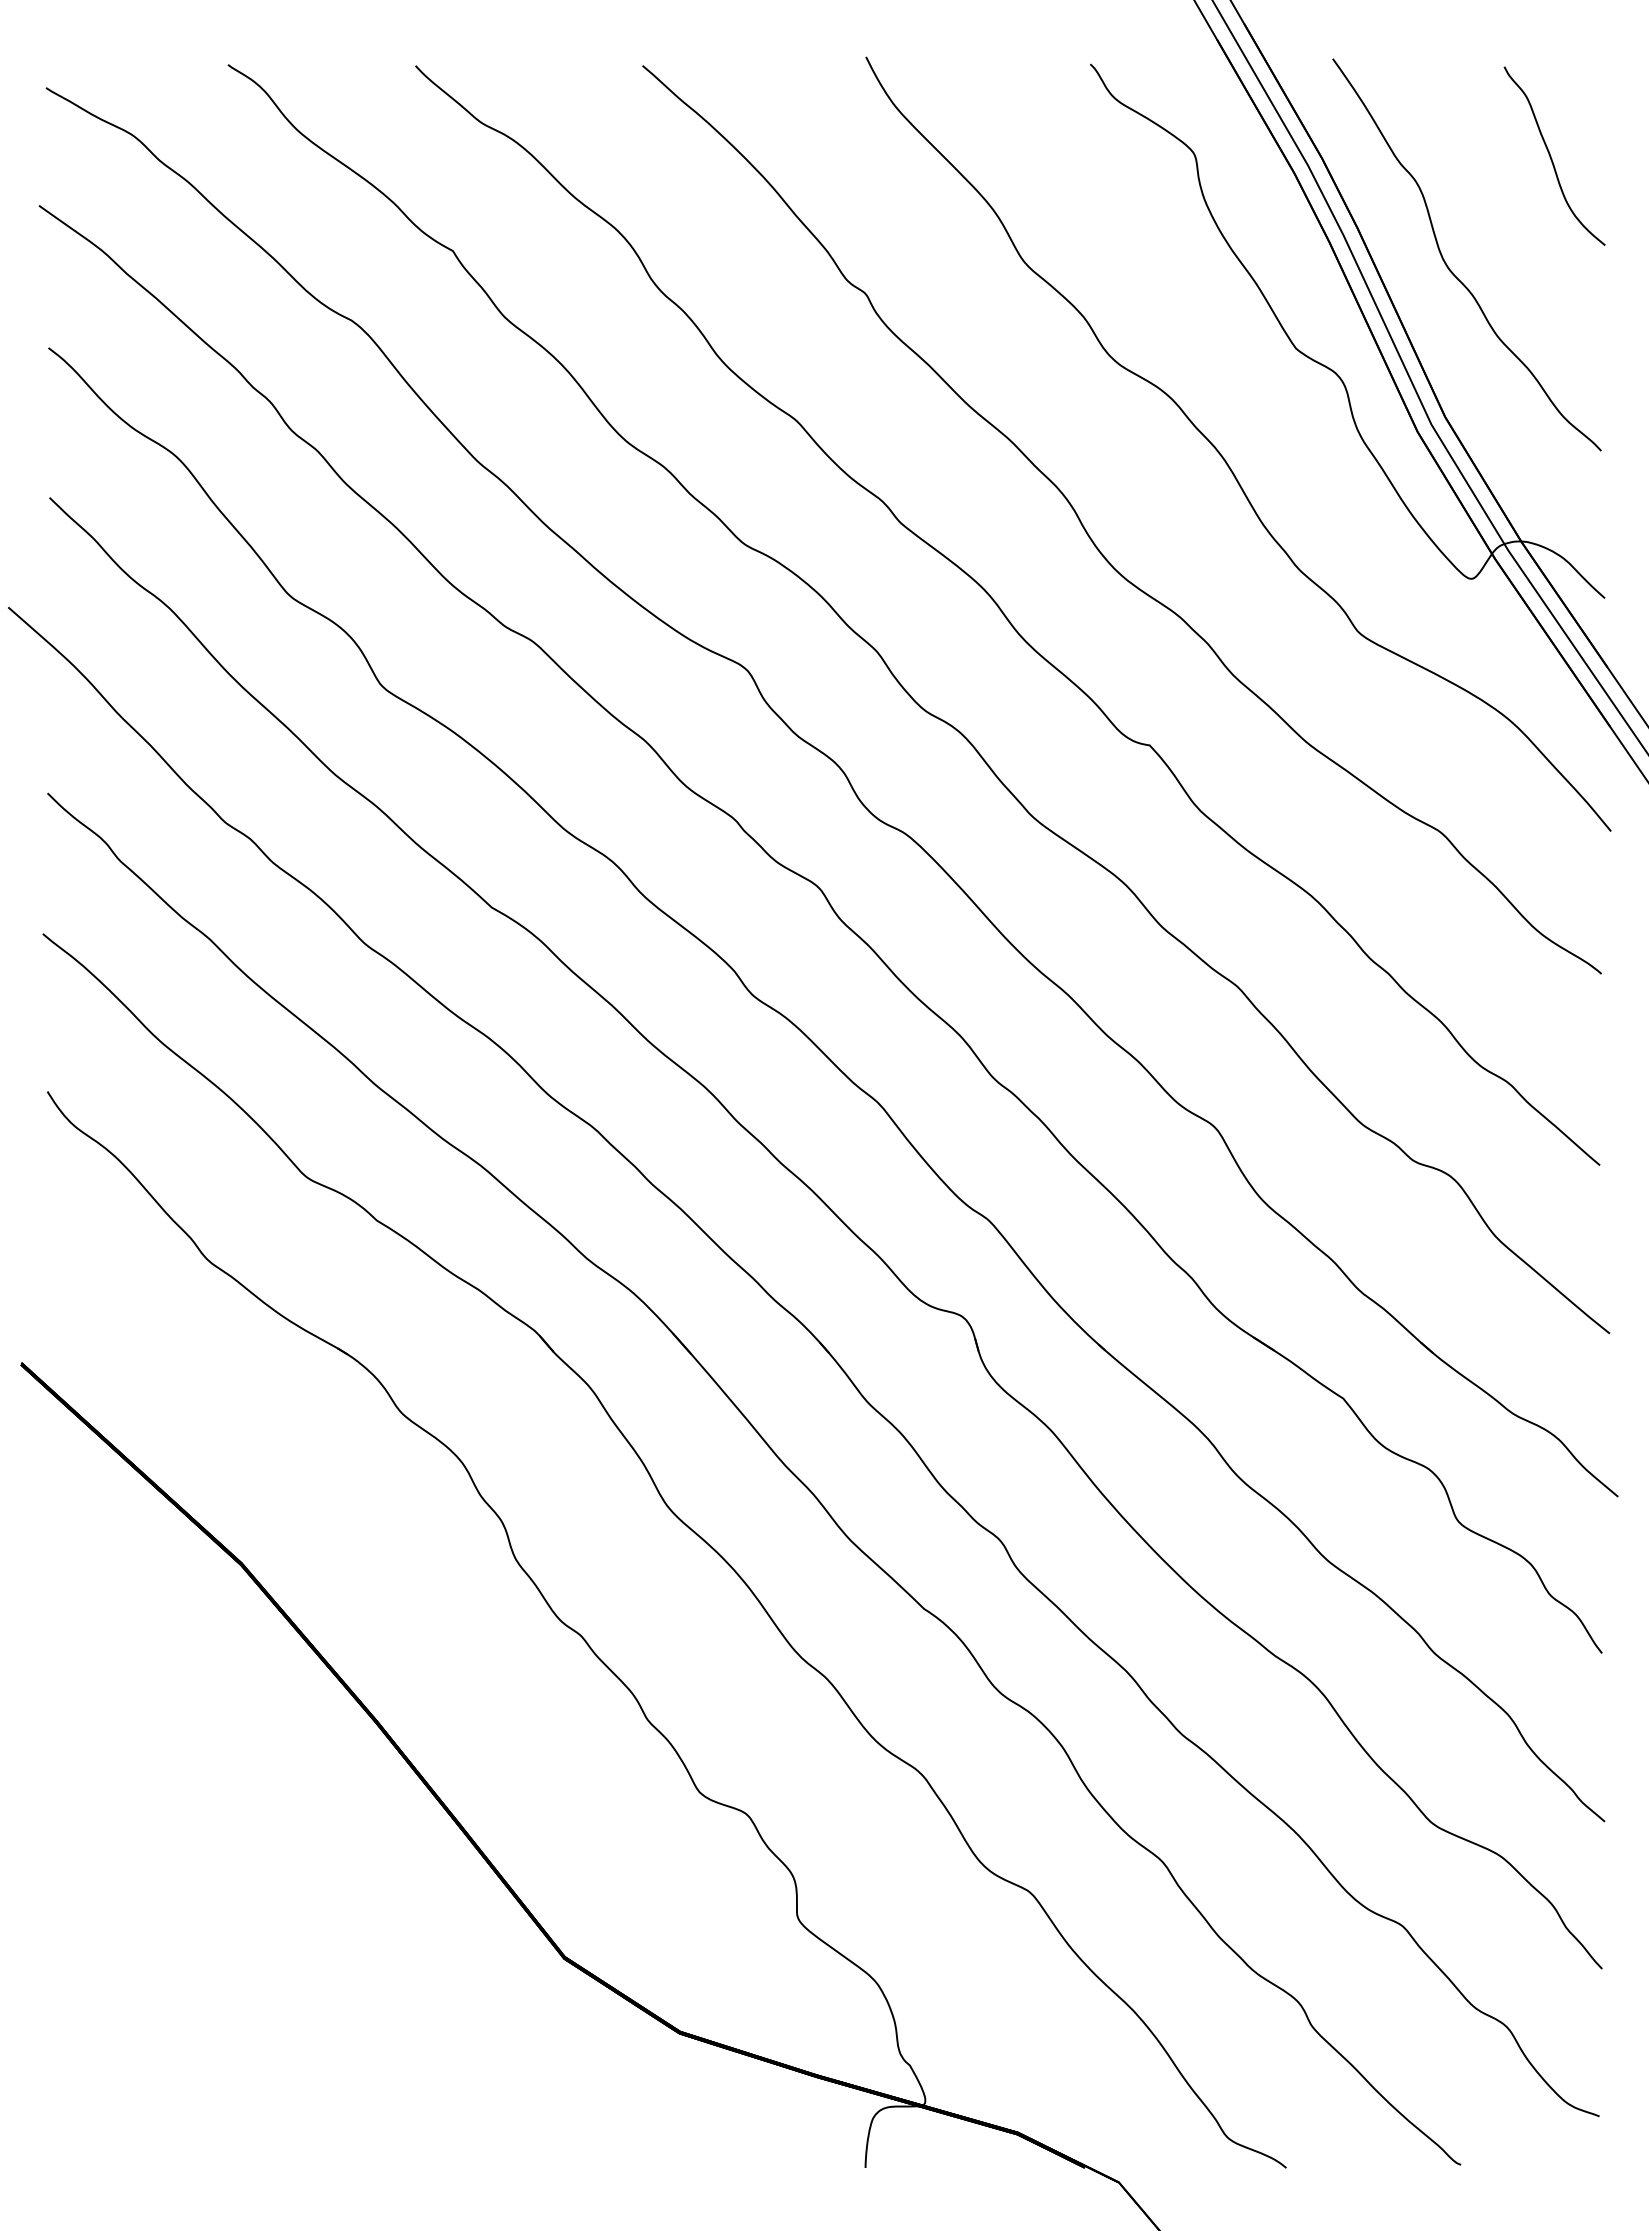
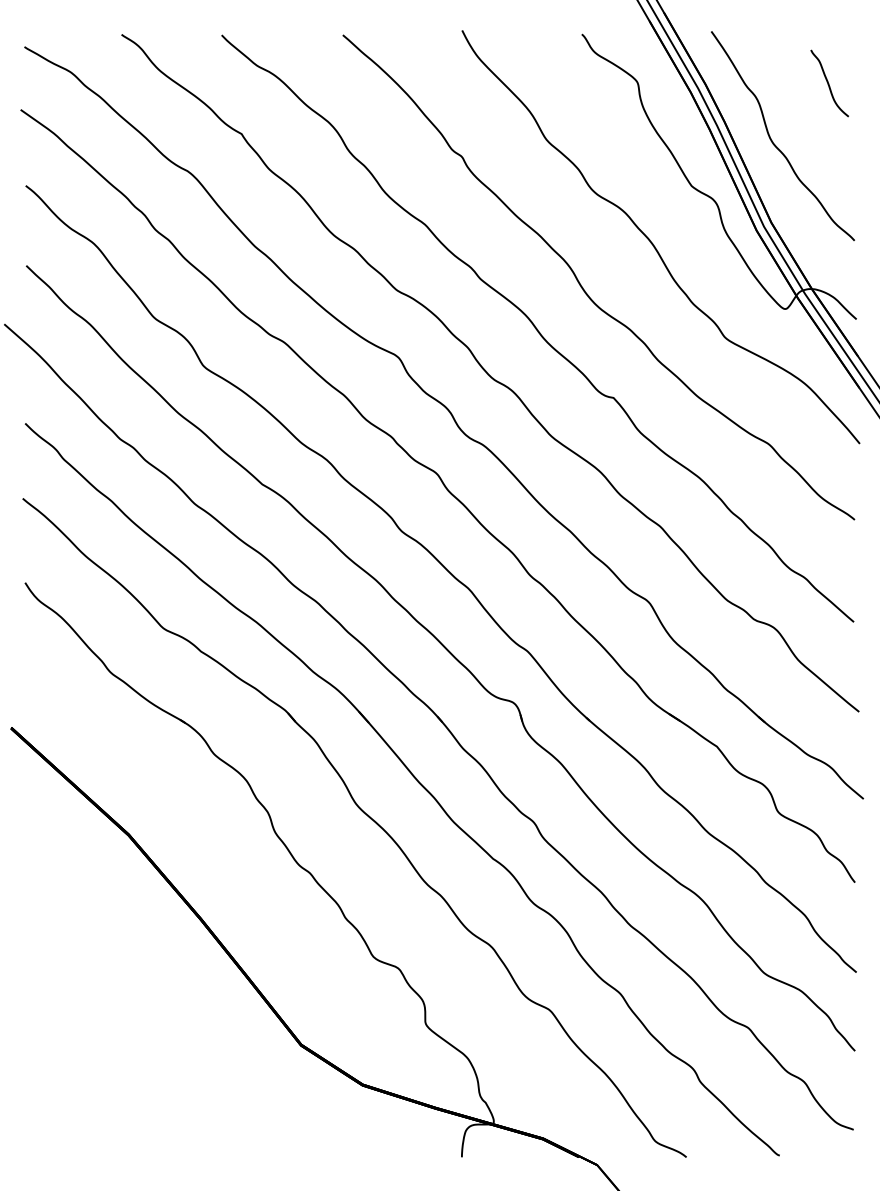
part: (1554, 156) -> (829, 83), size x0.7

